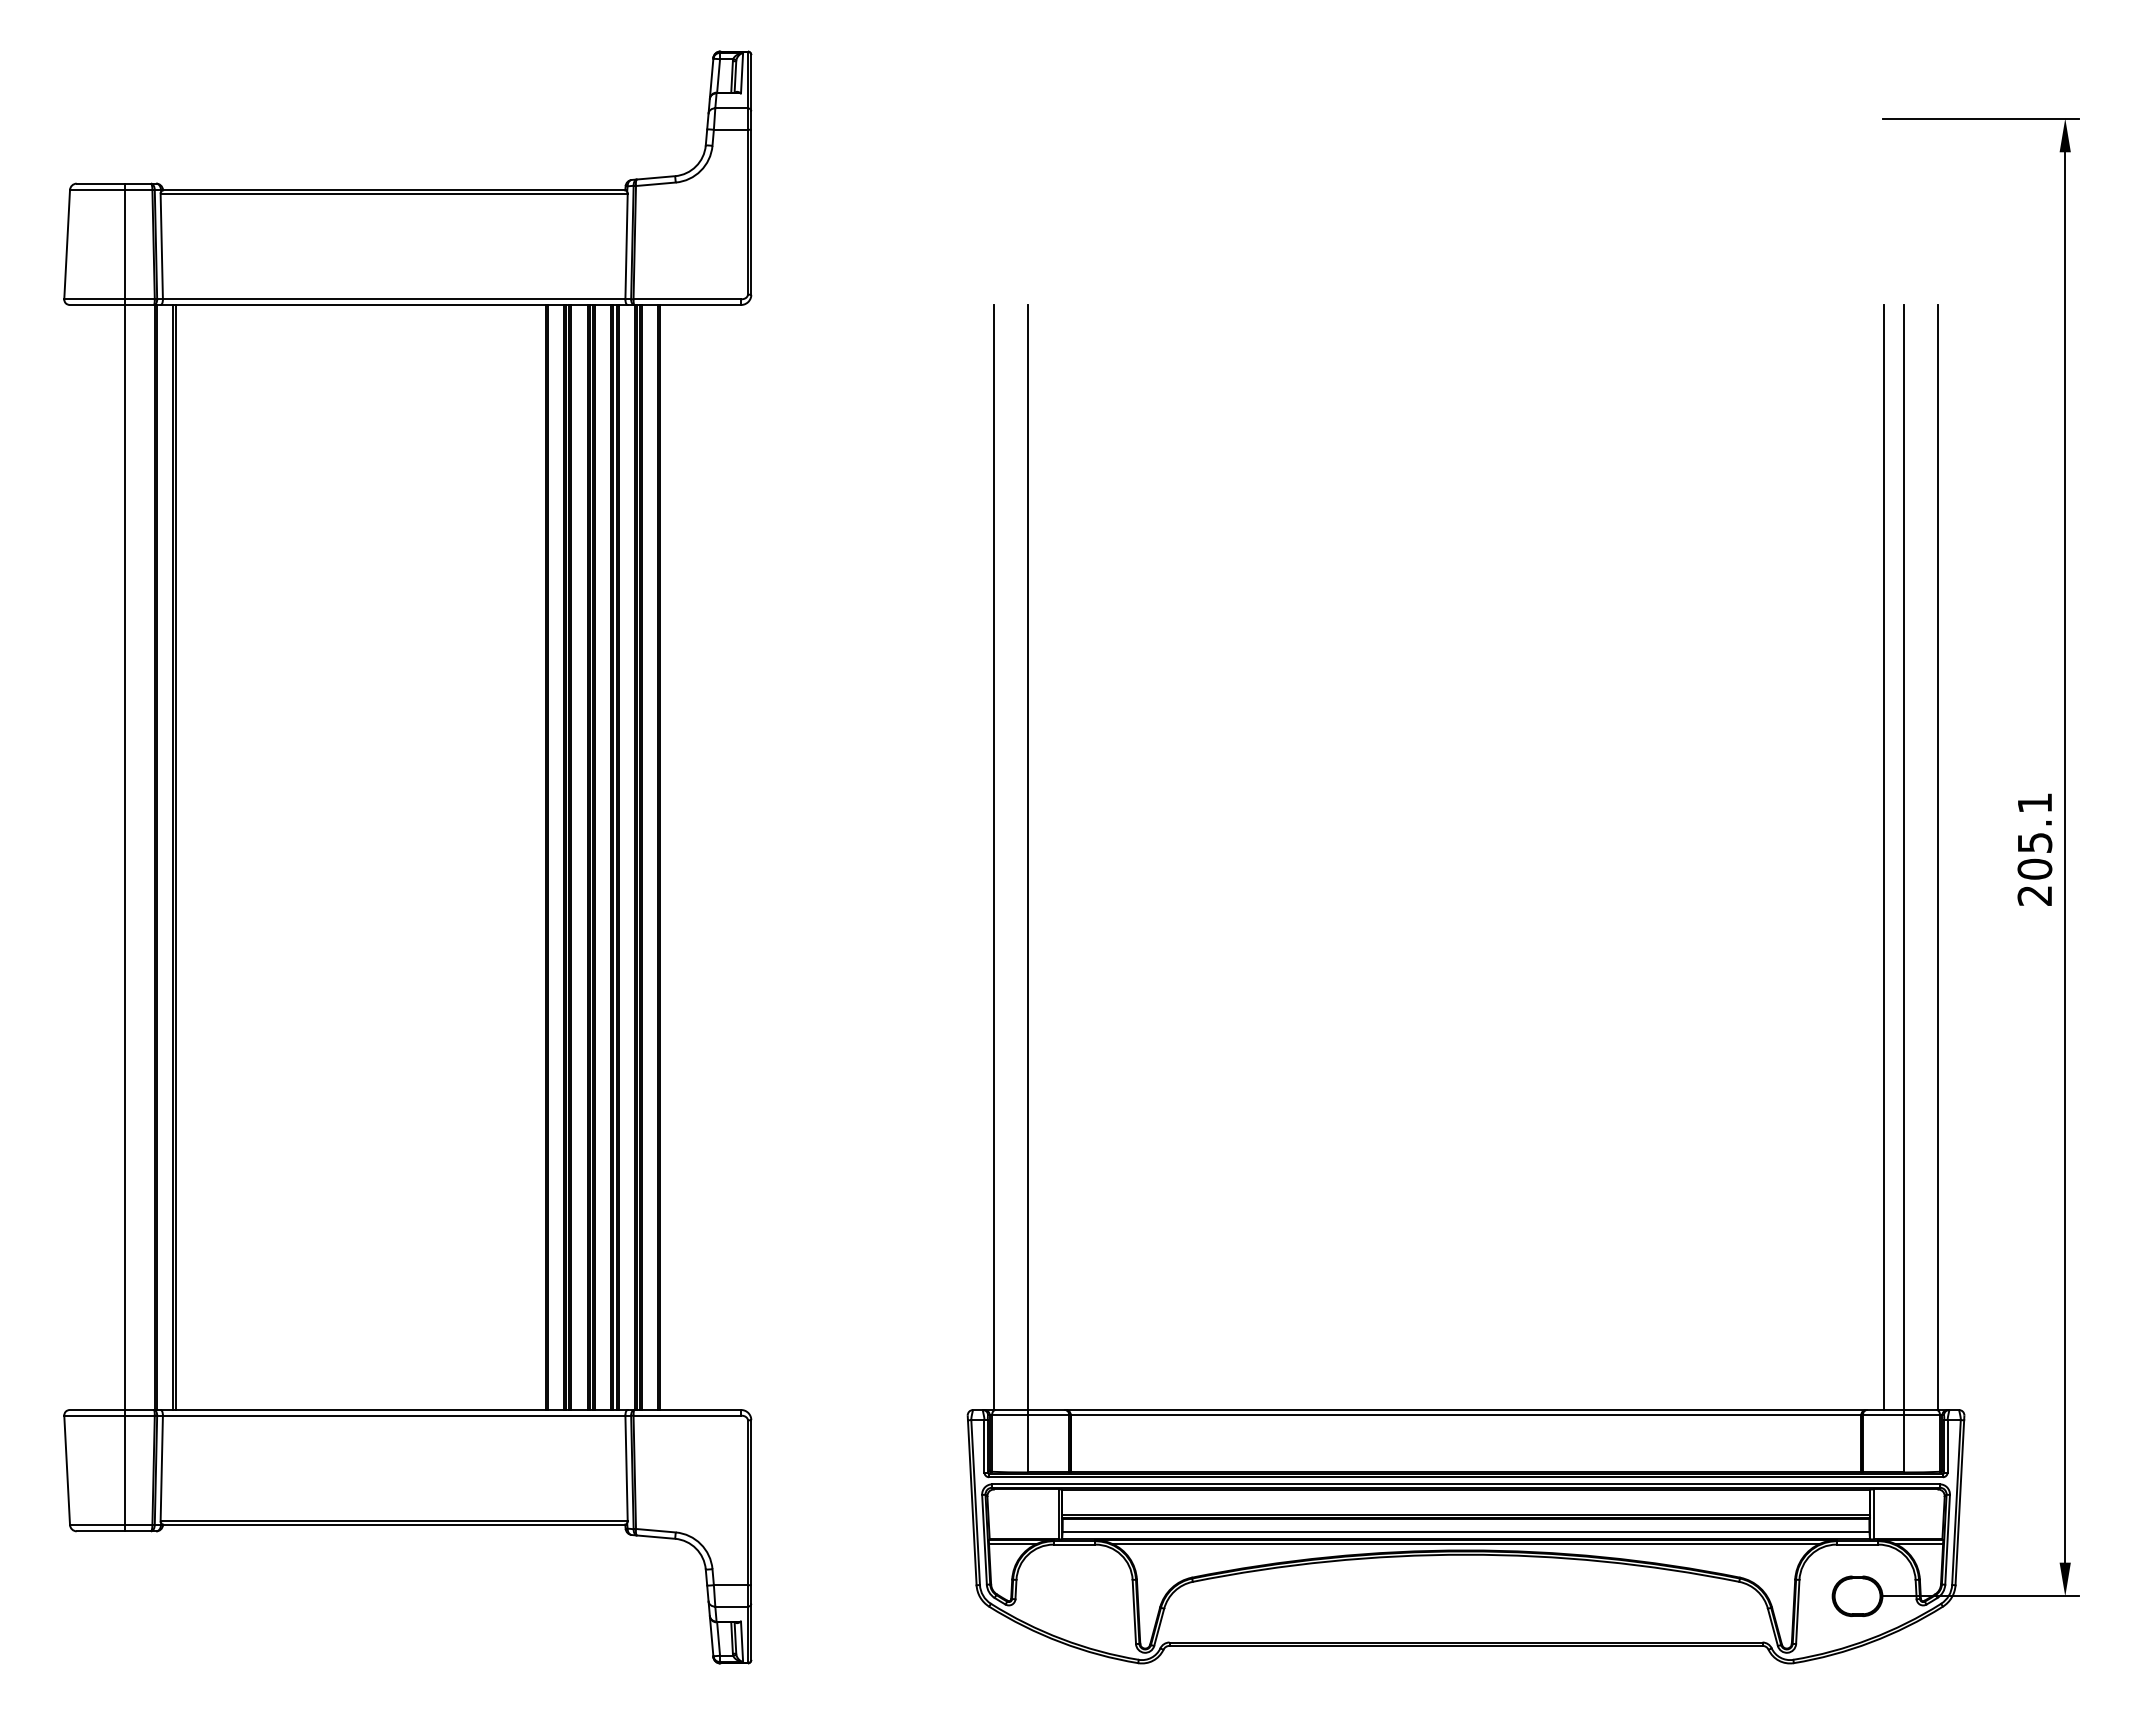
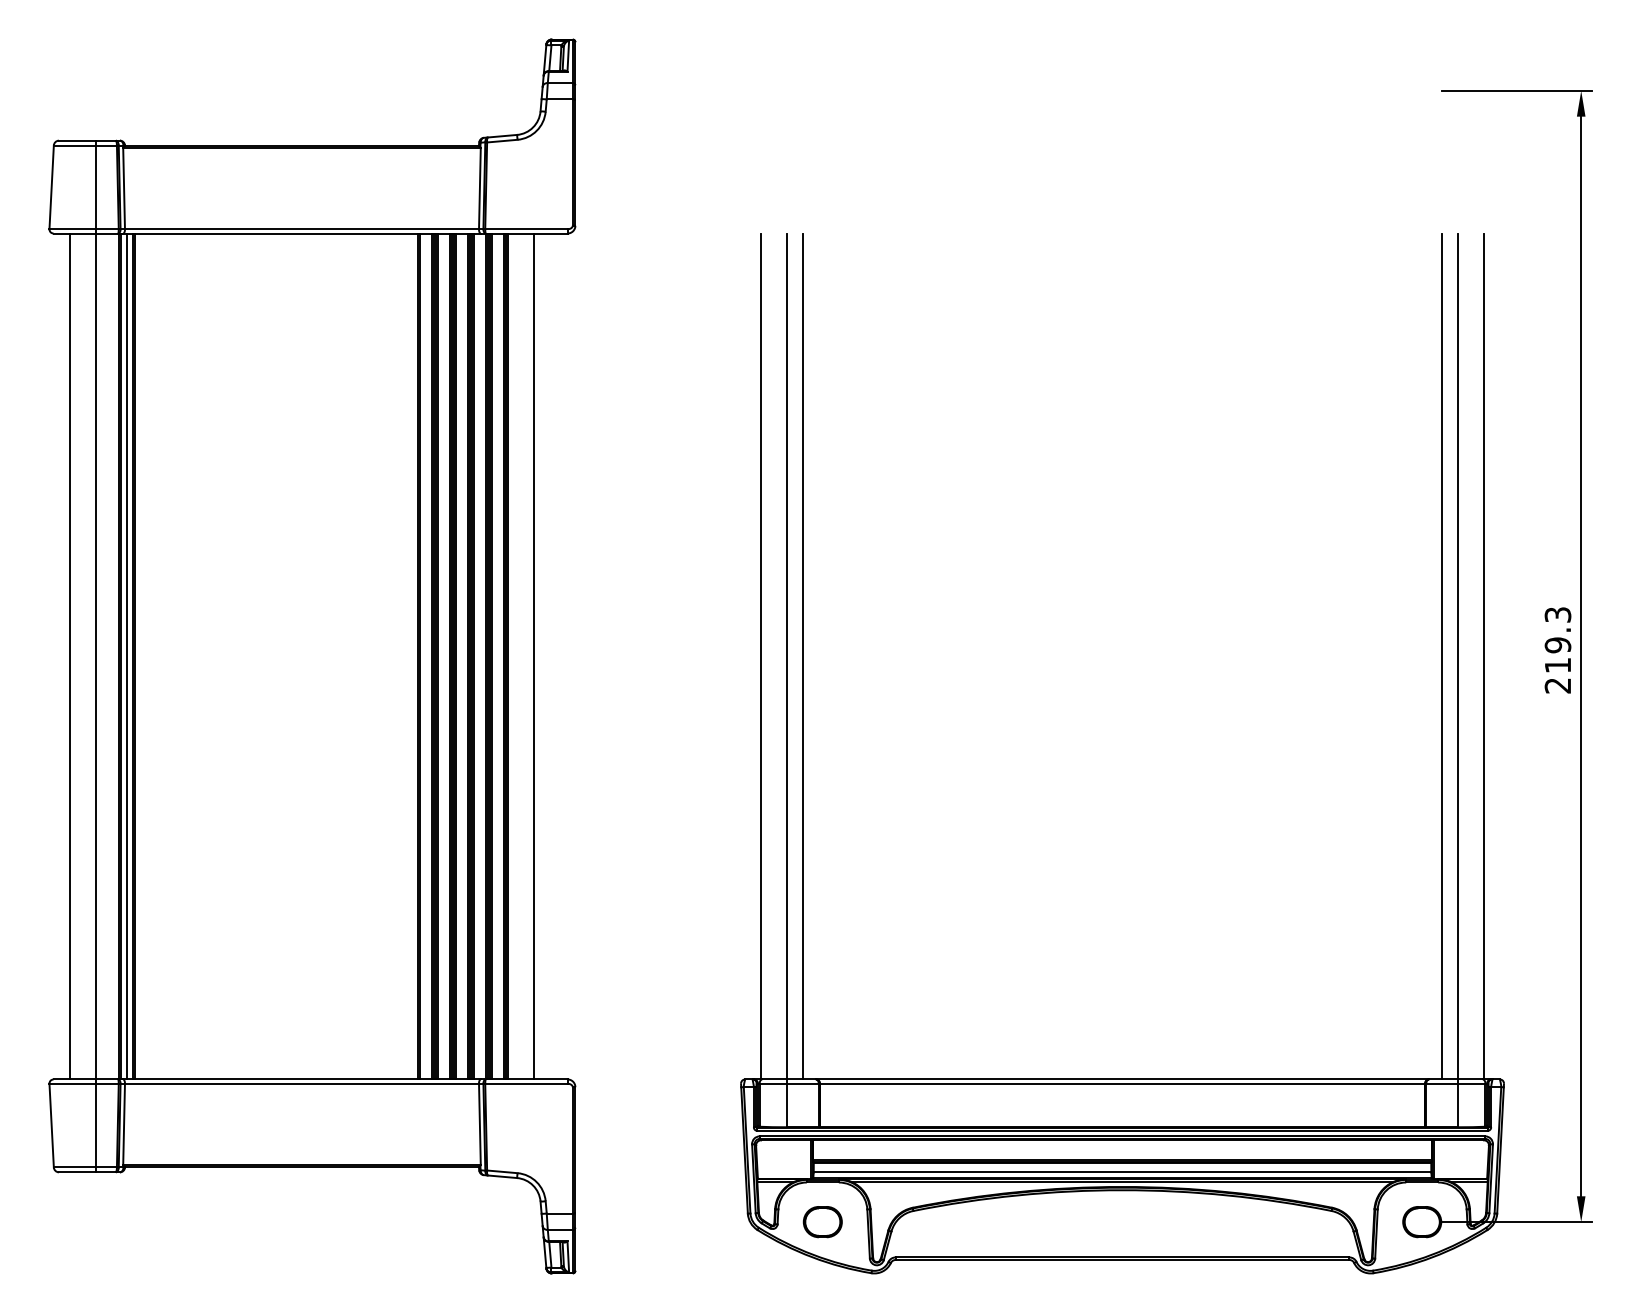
text: (2034, 836) -> (1557, 640), 205.1 -> 219.3
line: (90, 857) -> (69, 656), added
line: (165, 857) -> (126, 656), added
line: (663, 857) -> (508, 656), added
line: (697, 857) -> (534, 656), added
line: (1048, 857) -> (802, 656), added
part: (1074, 1595) -> (822, 1221), added

